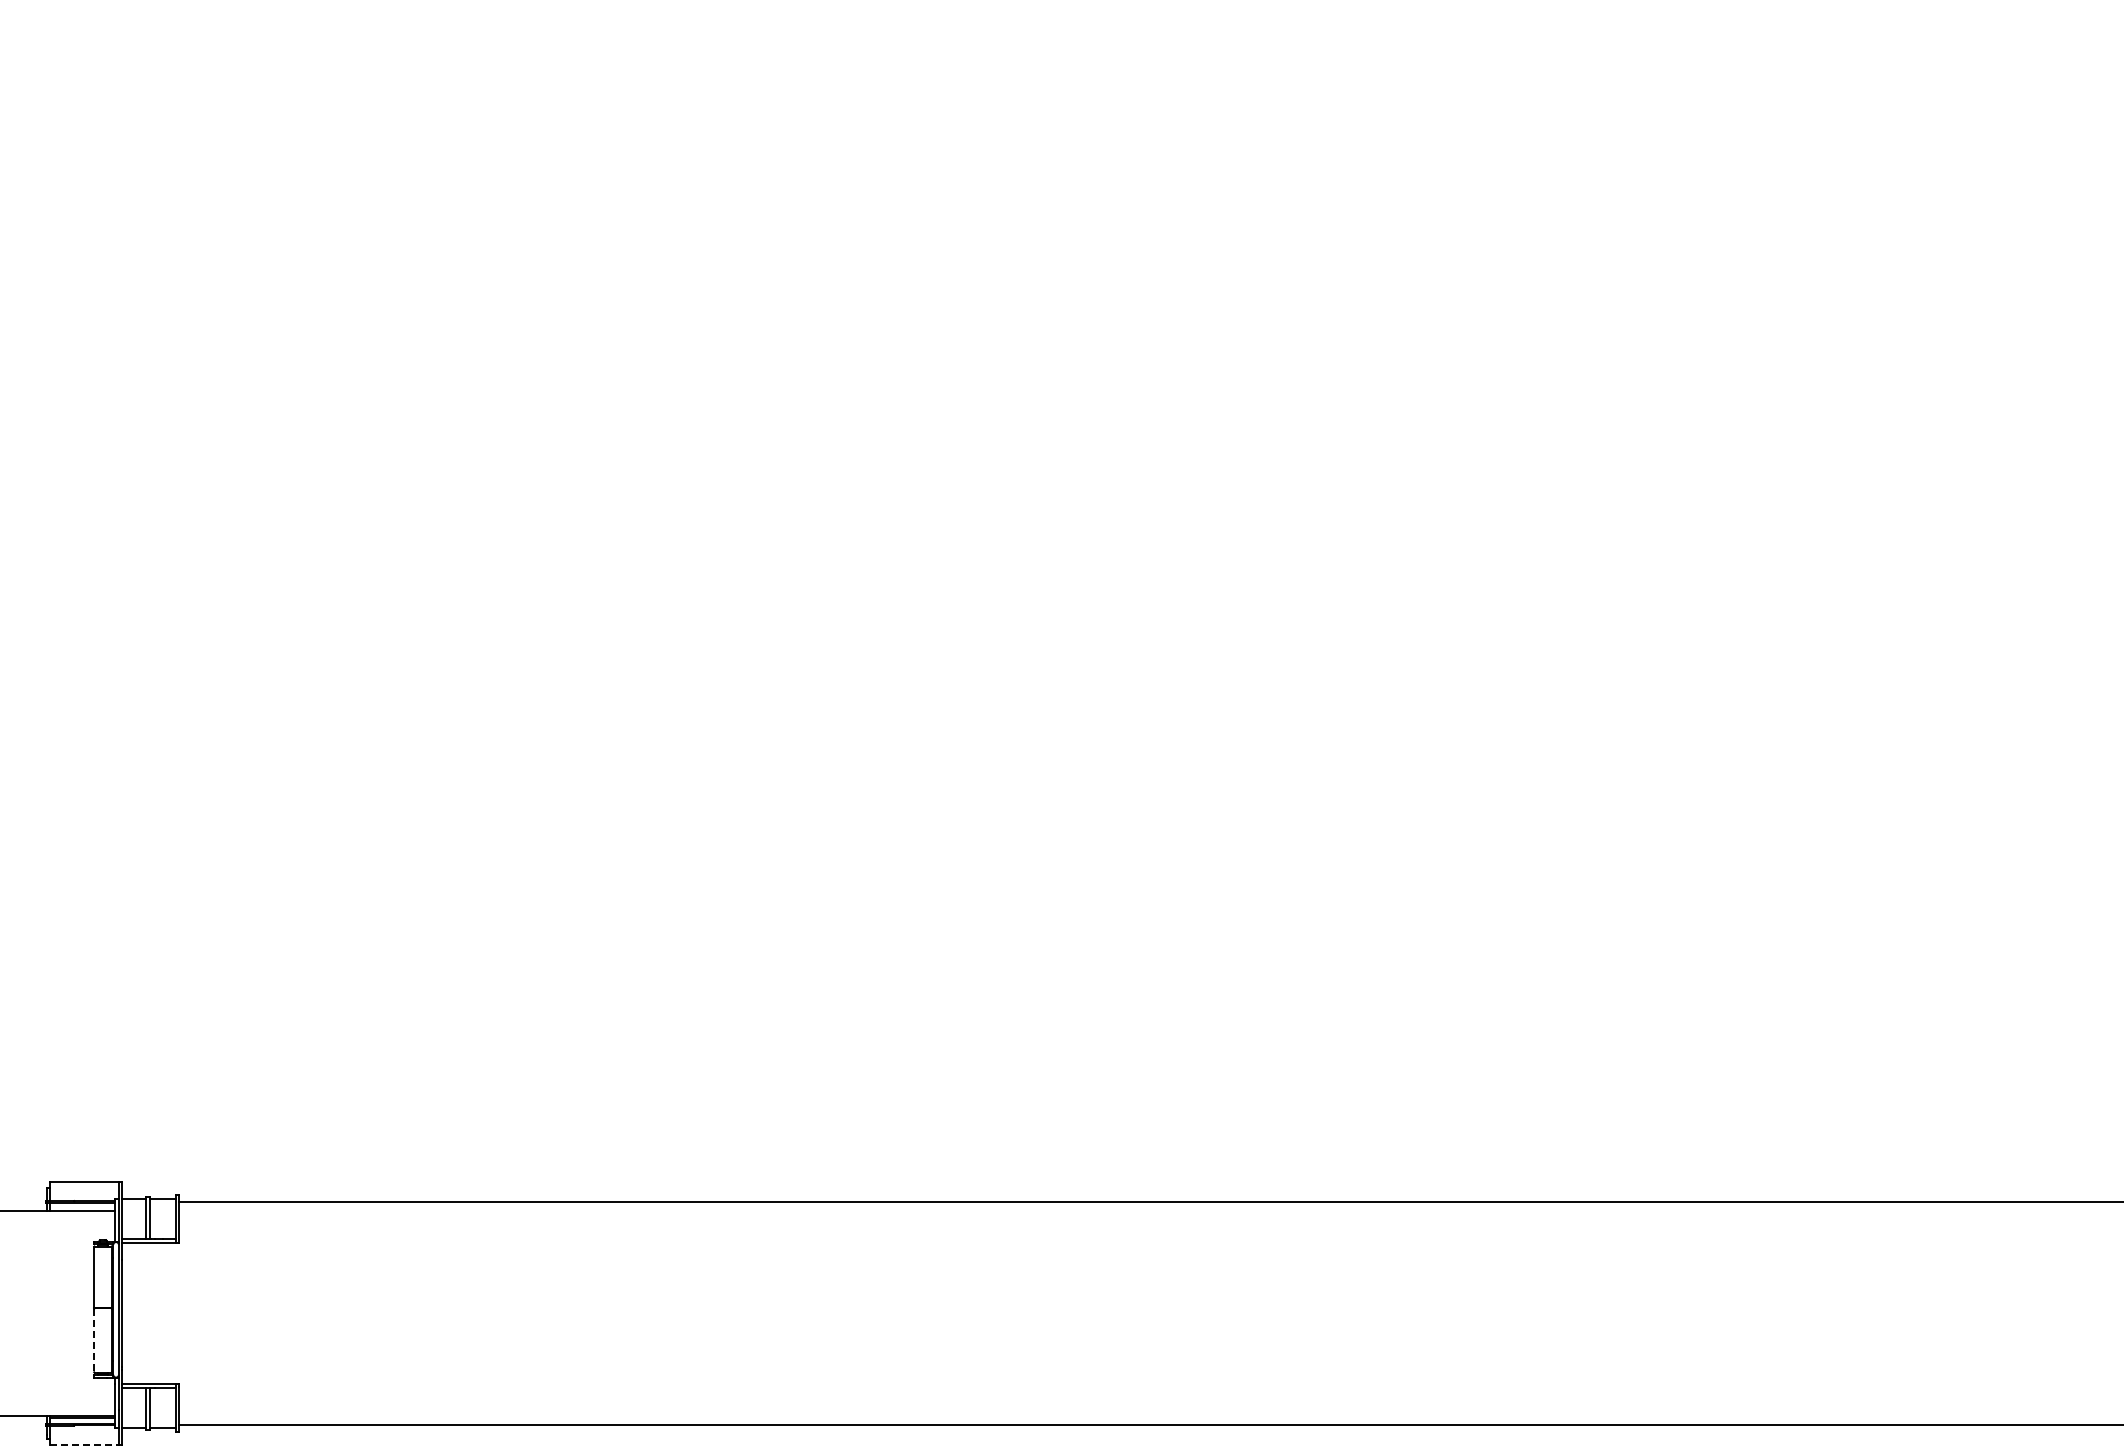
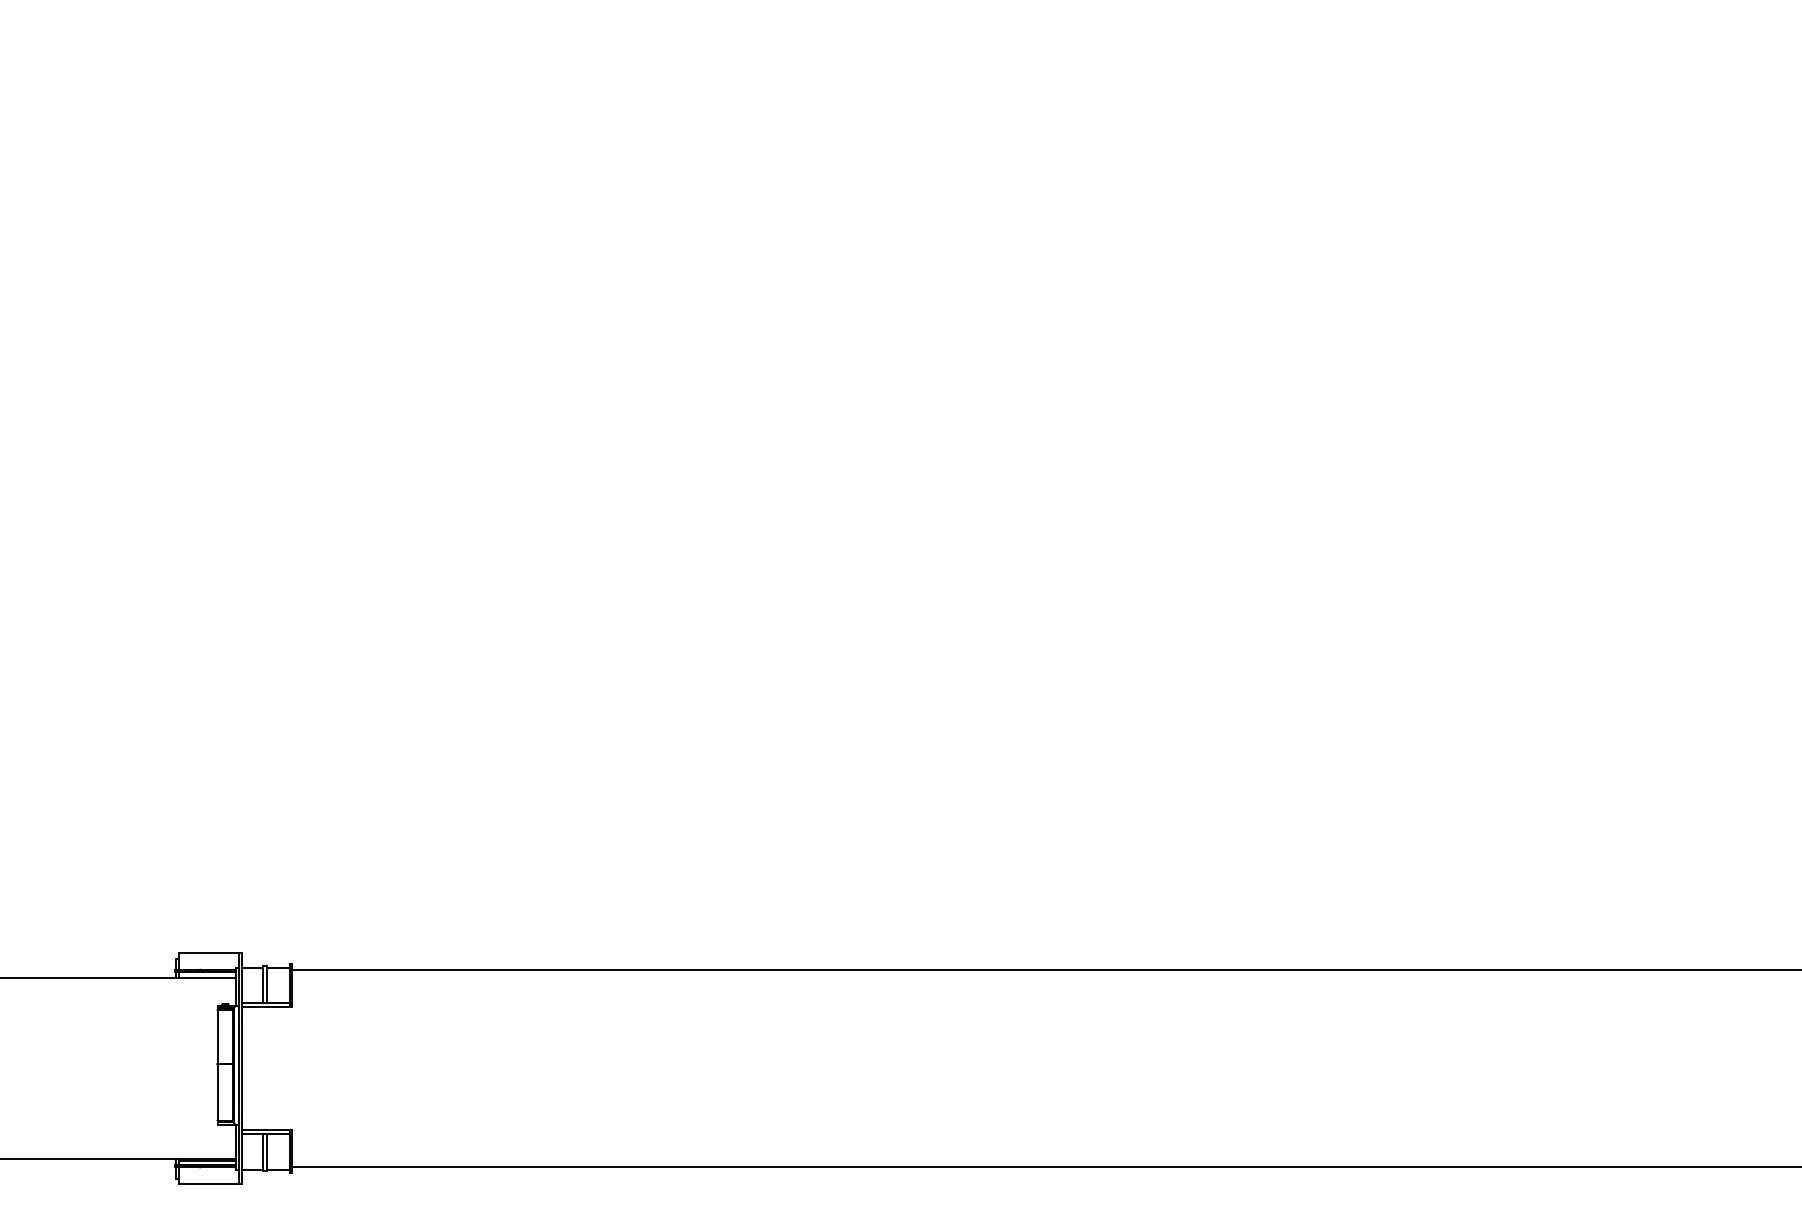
line: (94, 1340) -> (217, 1092), dashed -> solid
line: (84, 1444) -> (209, 1183), dashed -> solid

